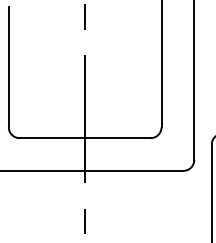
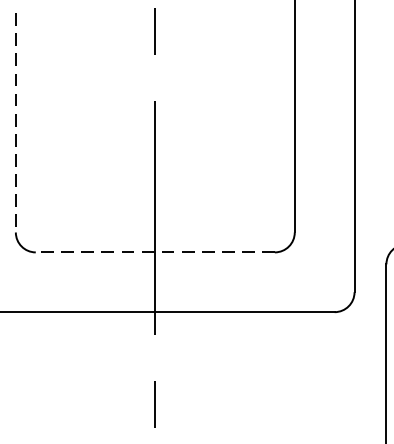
line: (8, 67) -> (15, 123), solid -> dashed
line: (84, 138) -> (154, 253), solid -> dashed

